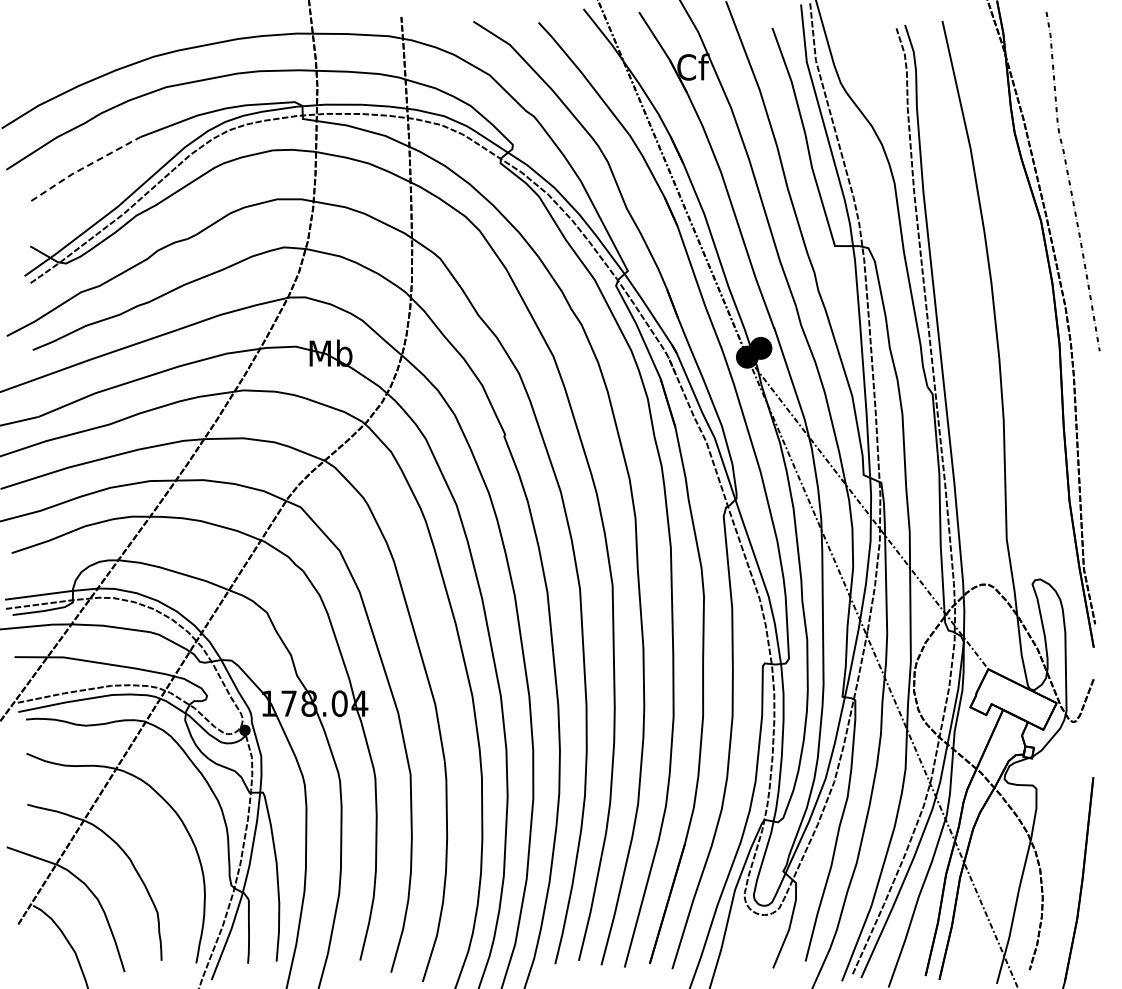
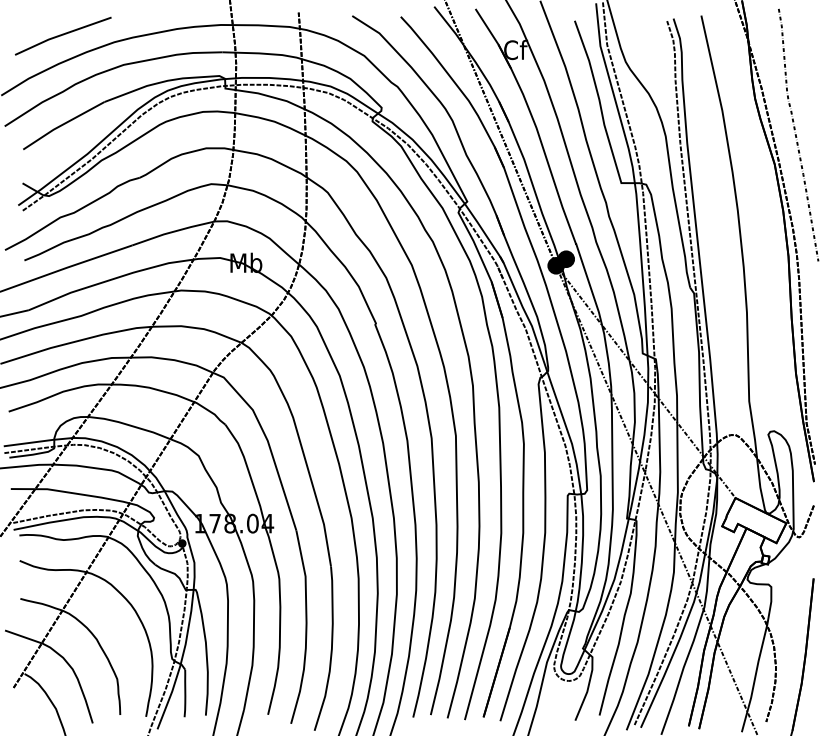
line: (84, 47) -> (62, 35), added
line: (84, 167) -> (62, 124), dashed -> solid

